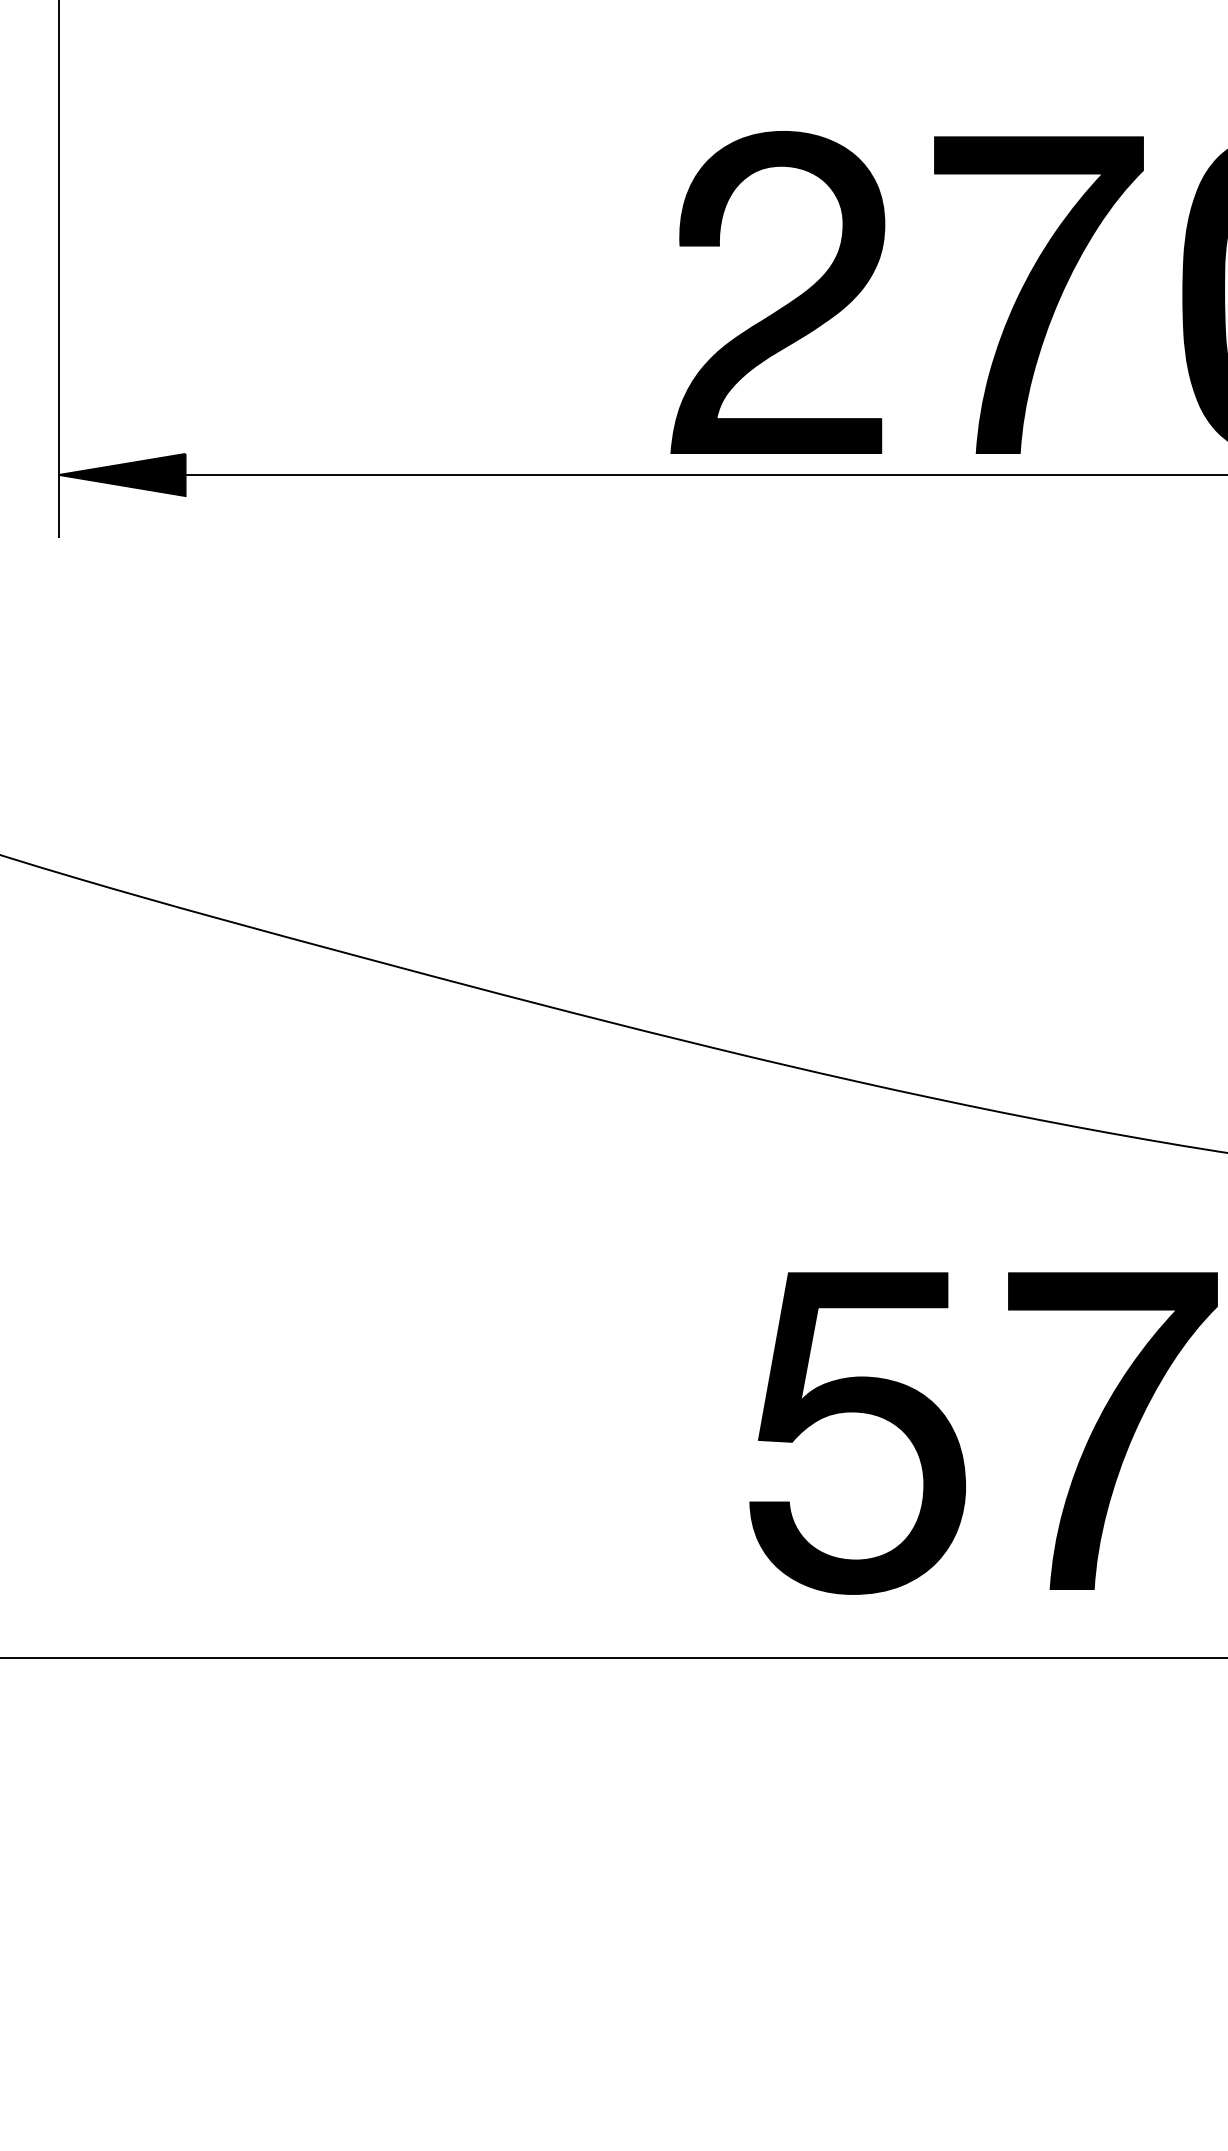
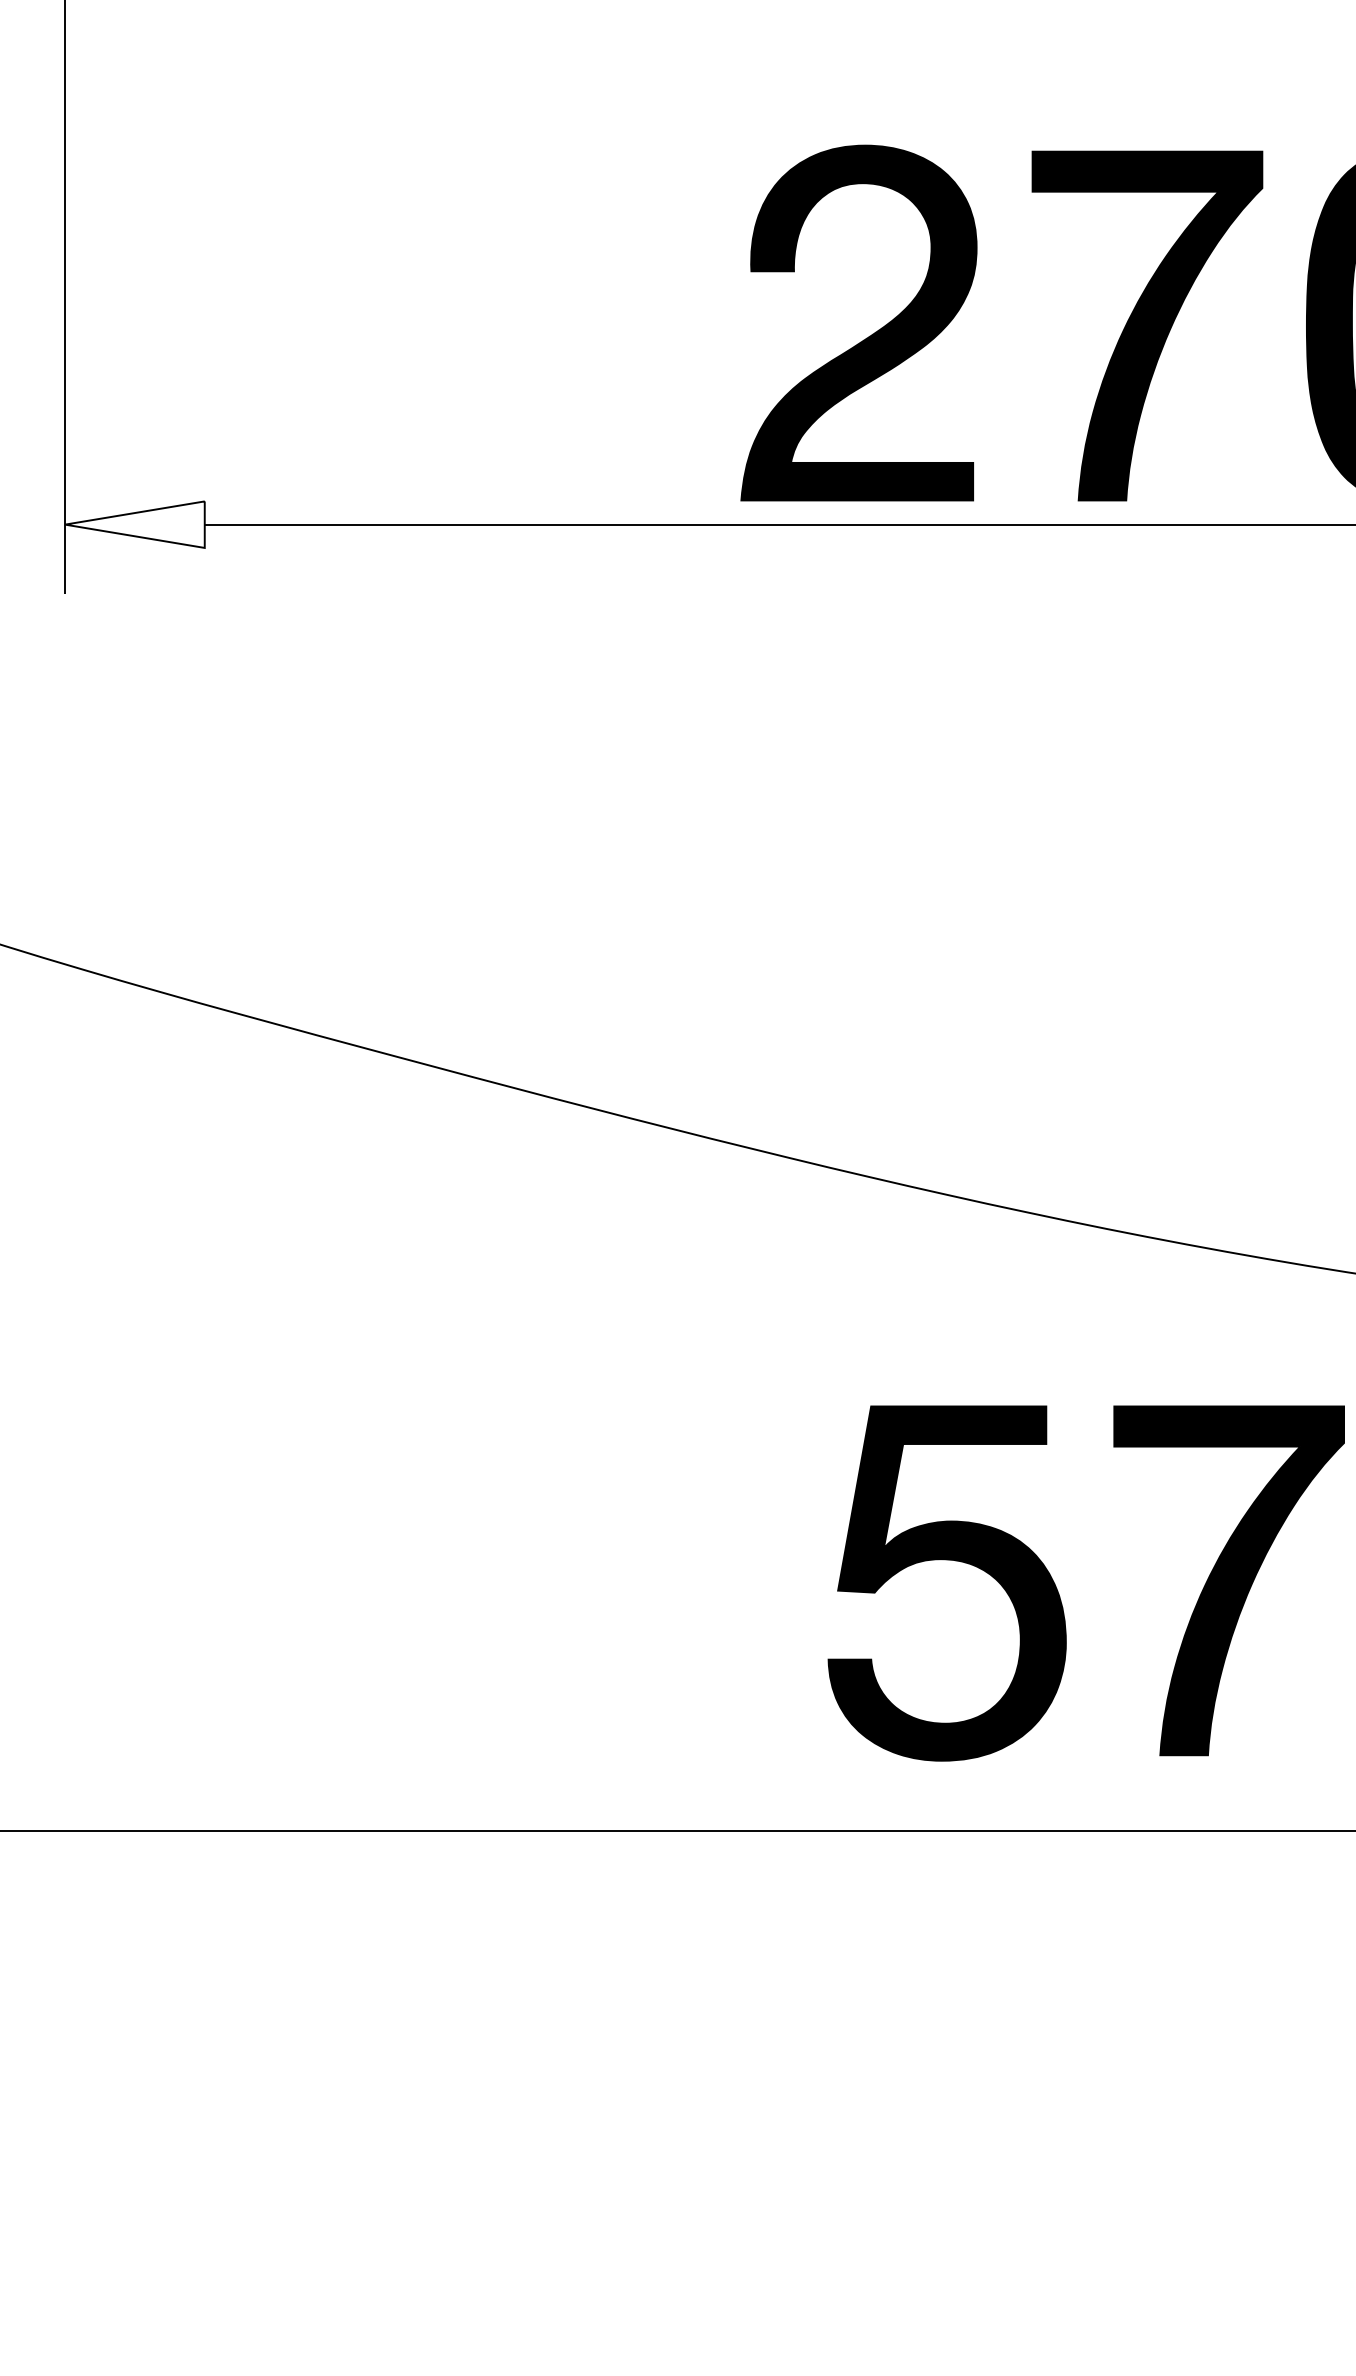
fill: (122, 474) -> (135, 524), removed

